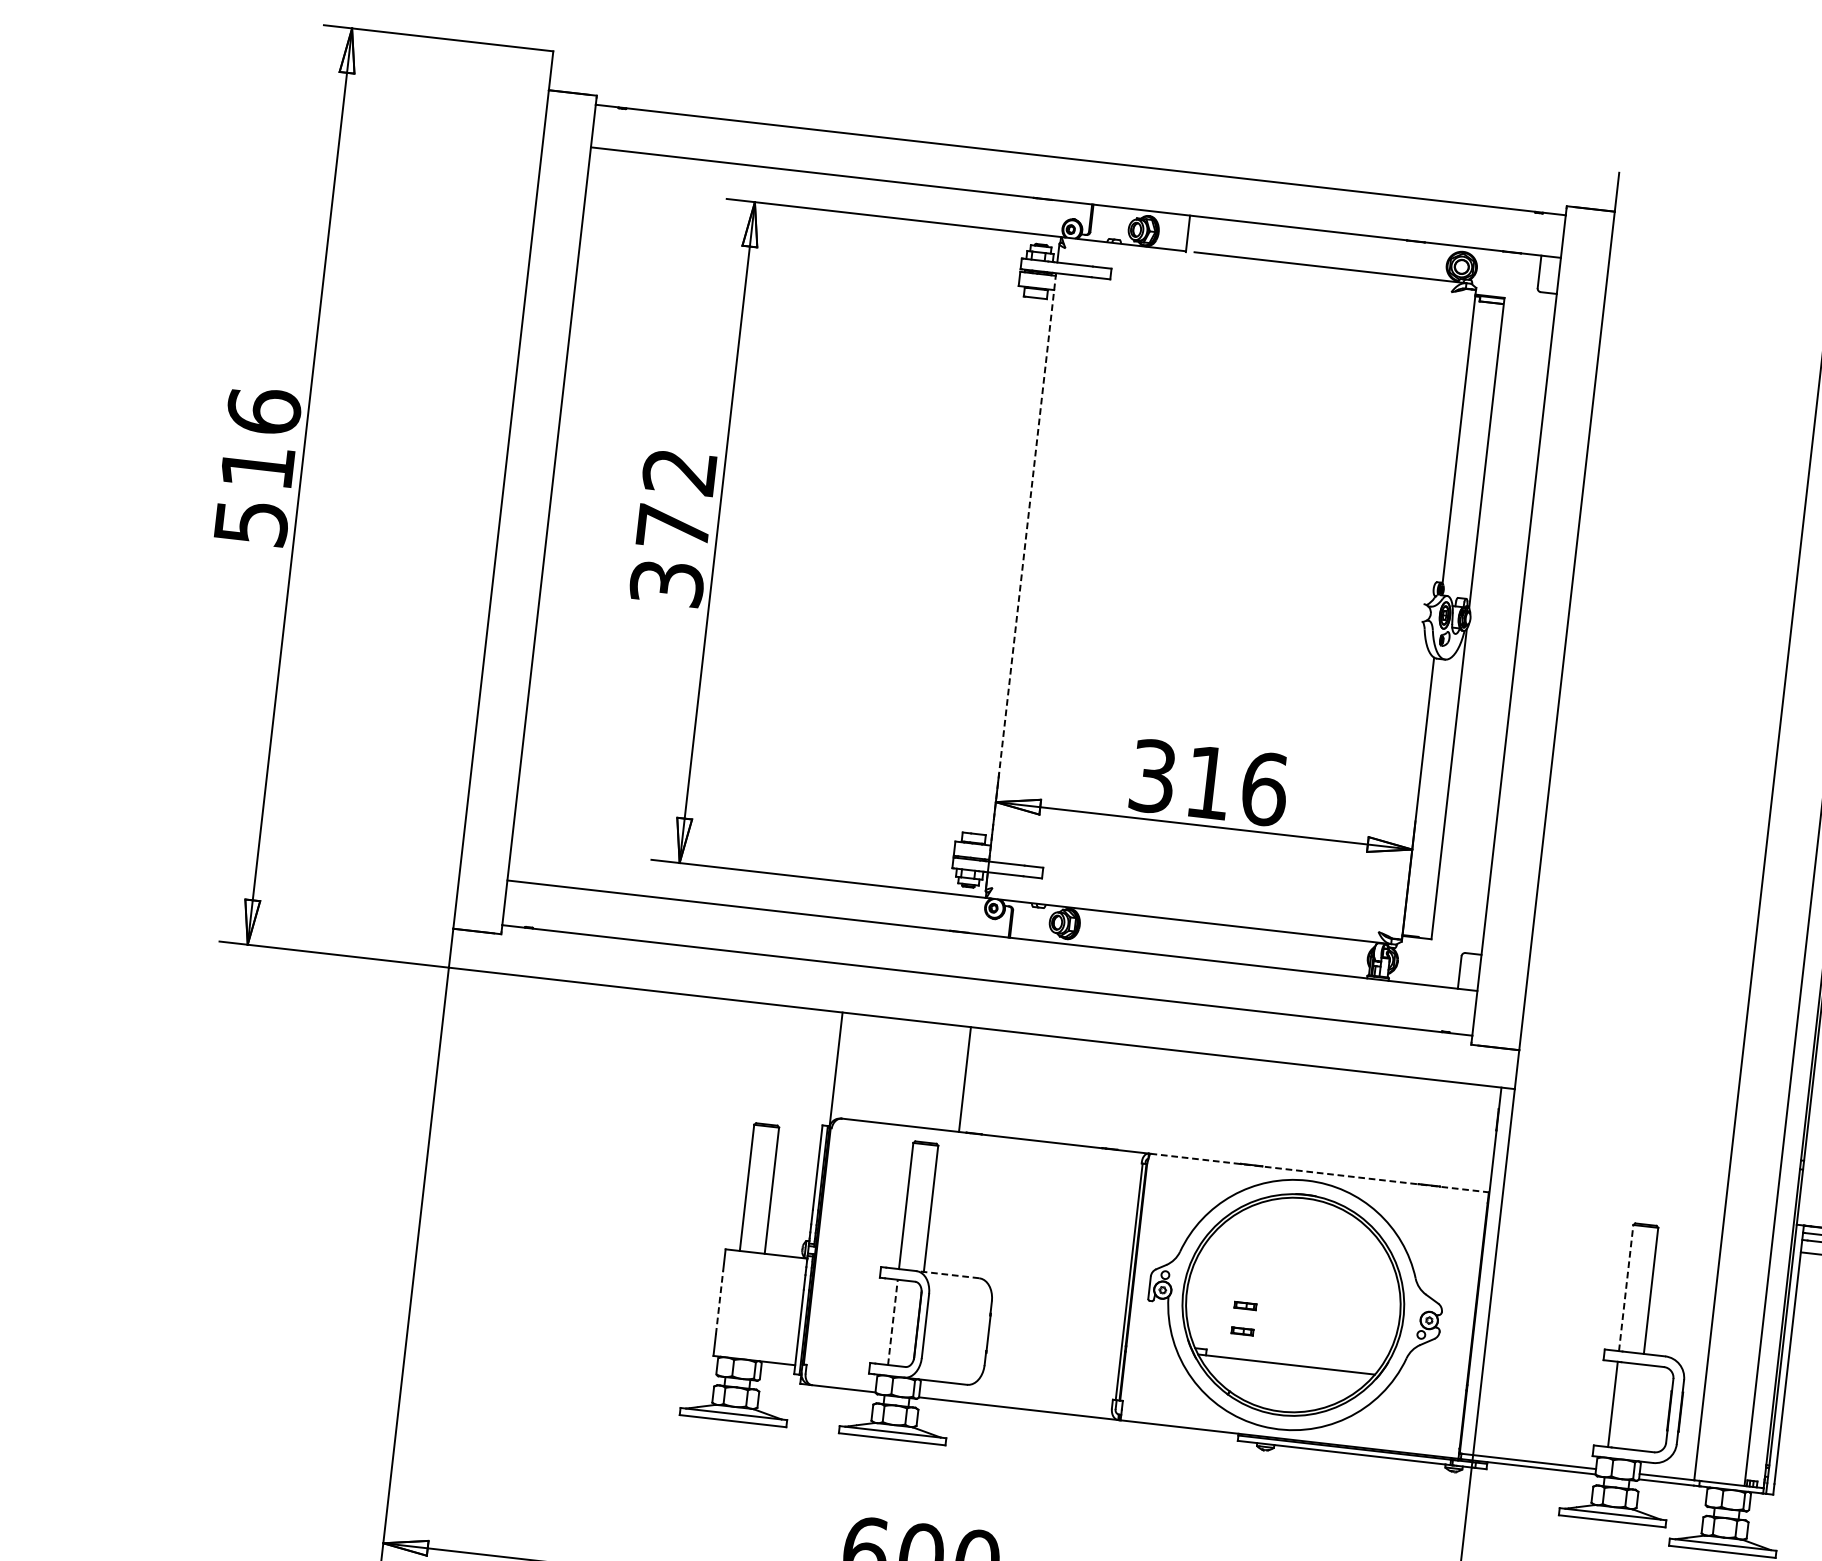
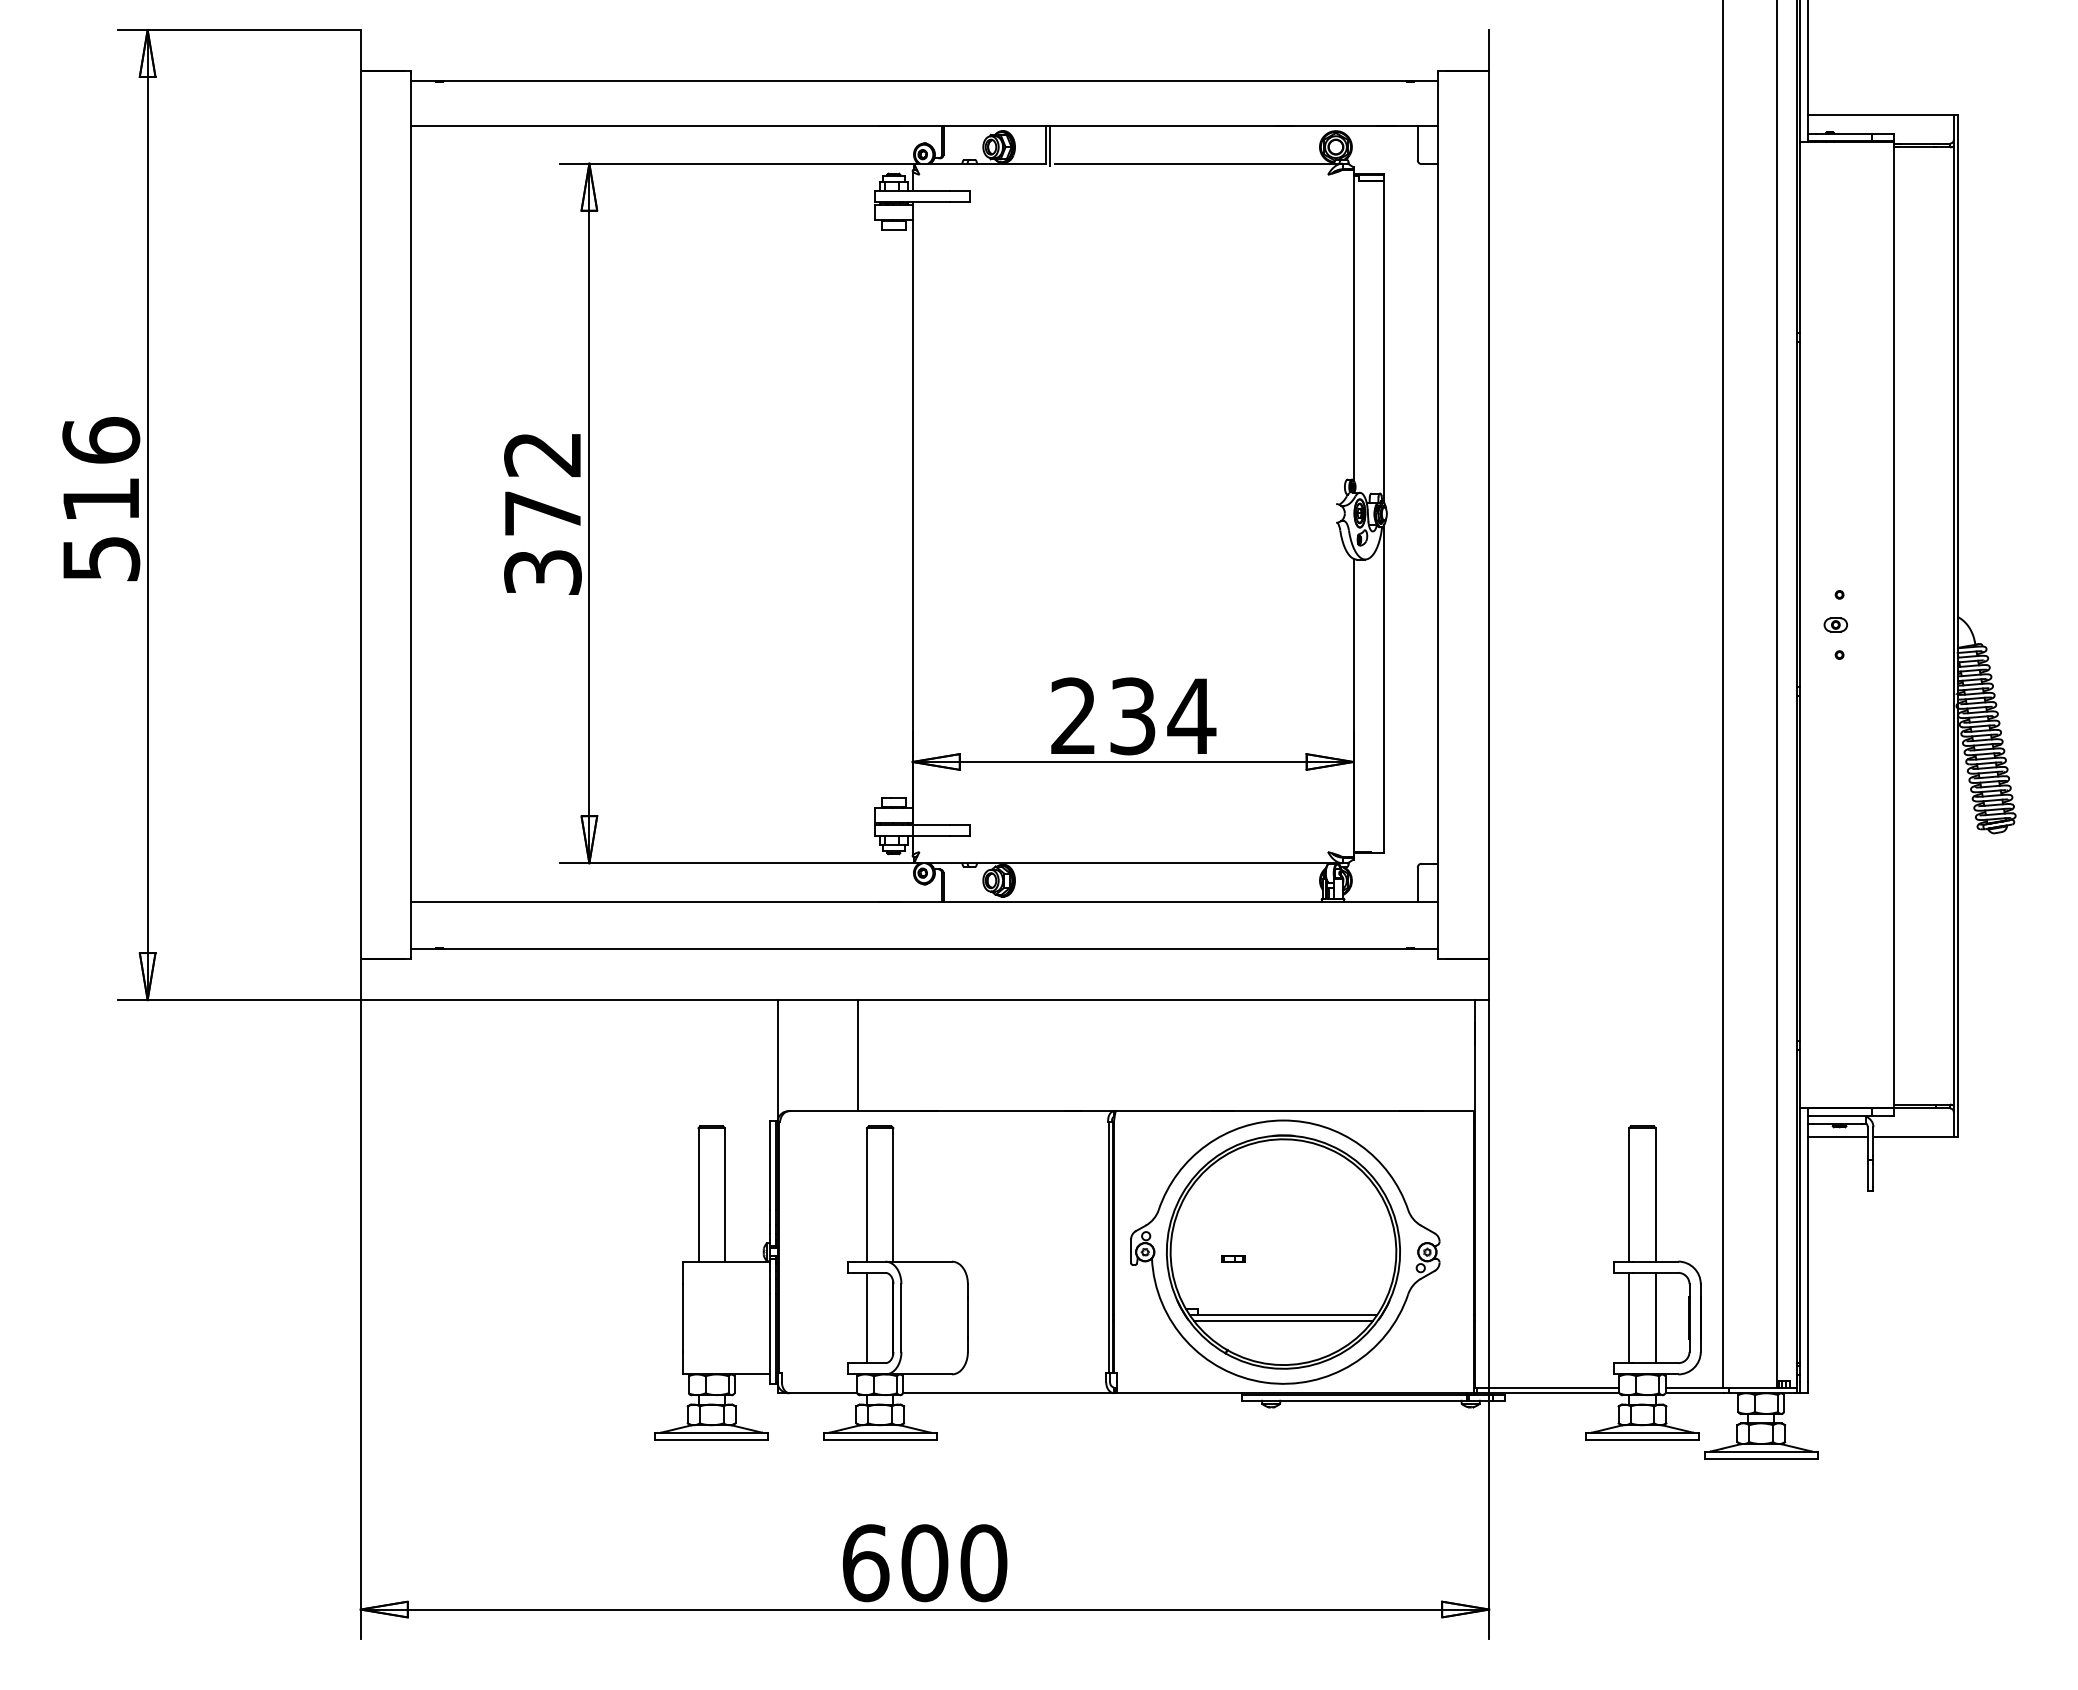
line: (1191, 234) -> (1049, 145), added
line: (1022, 566) -> (912, 512), dashed -> solid
text: (1209, 782) -> (1133, 716), 316 -> 234
line: (965, 1079) -> (858, 1055), moved
line: (1319, 1173) -> (1295, 1111), dashed -> solid
line: (947, 1274) -> (918, 1261), dashed -> solid
line: (1626, 1287) -> (1629, 1194), dashed -> solid
line: (719, 1303) -> (683, 1318), dashed -> solid
line: (893, 1321) -> (867, 1317), dashed -> solid
part: (1242, 1331) -> (1233, 1285), removed
line: (1286, 1369) -> (1283, 1320), added
line: (1637, 1406) -> (1655, 1317), added

